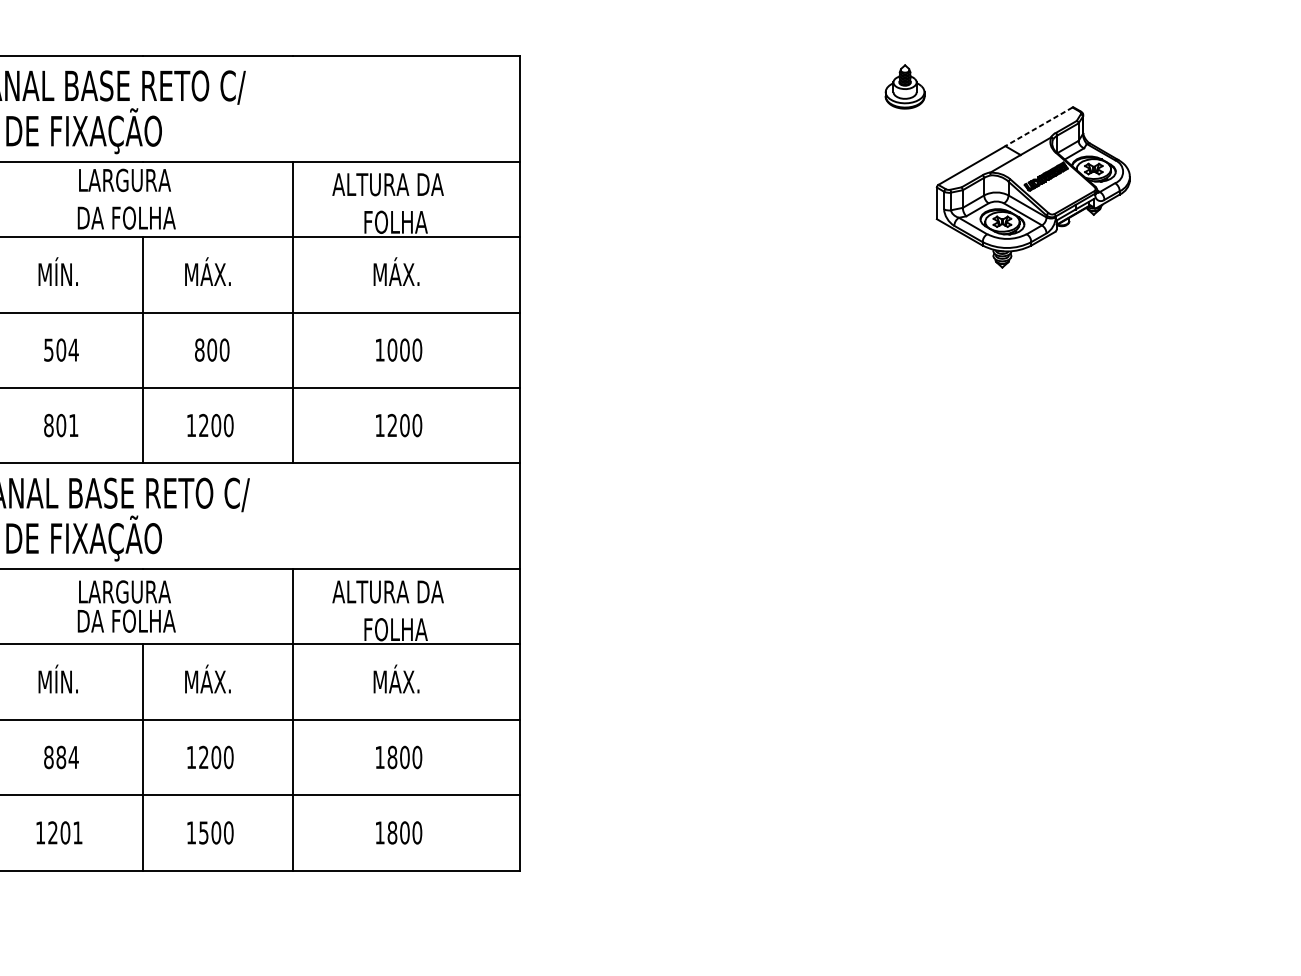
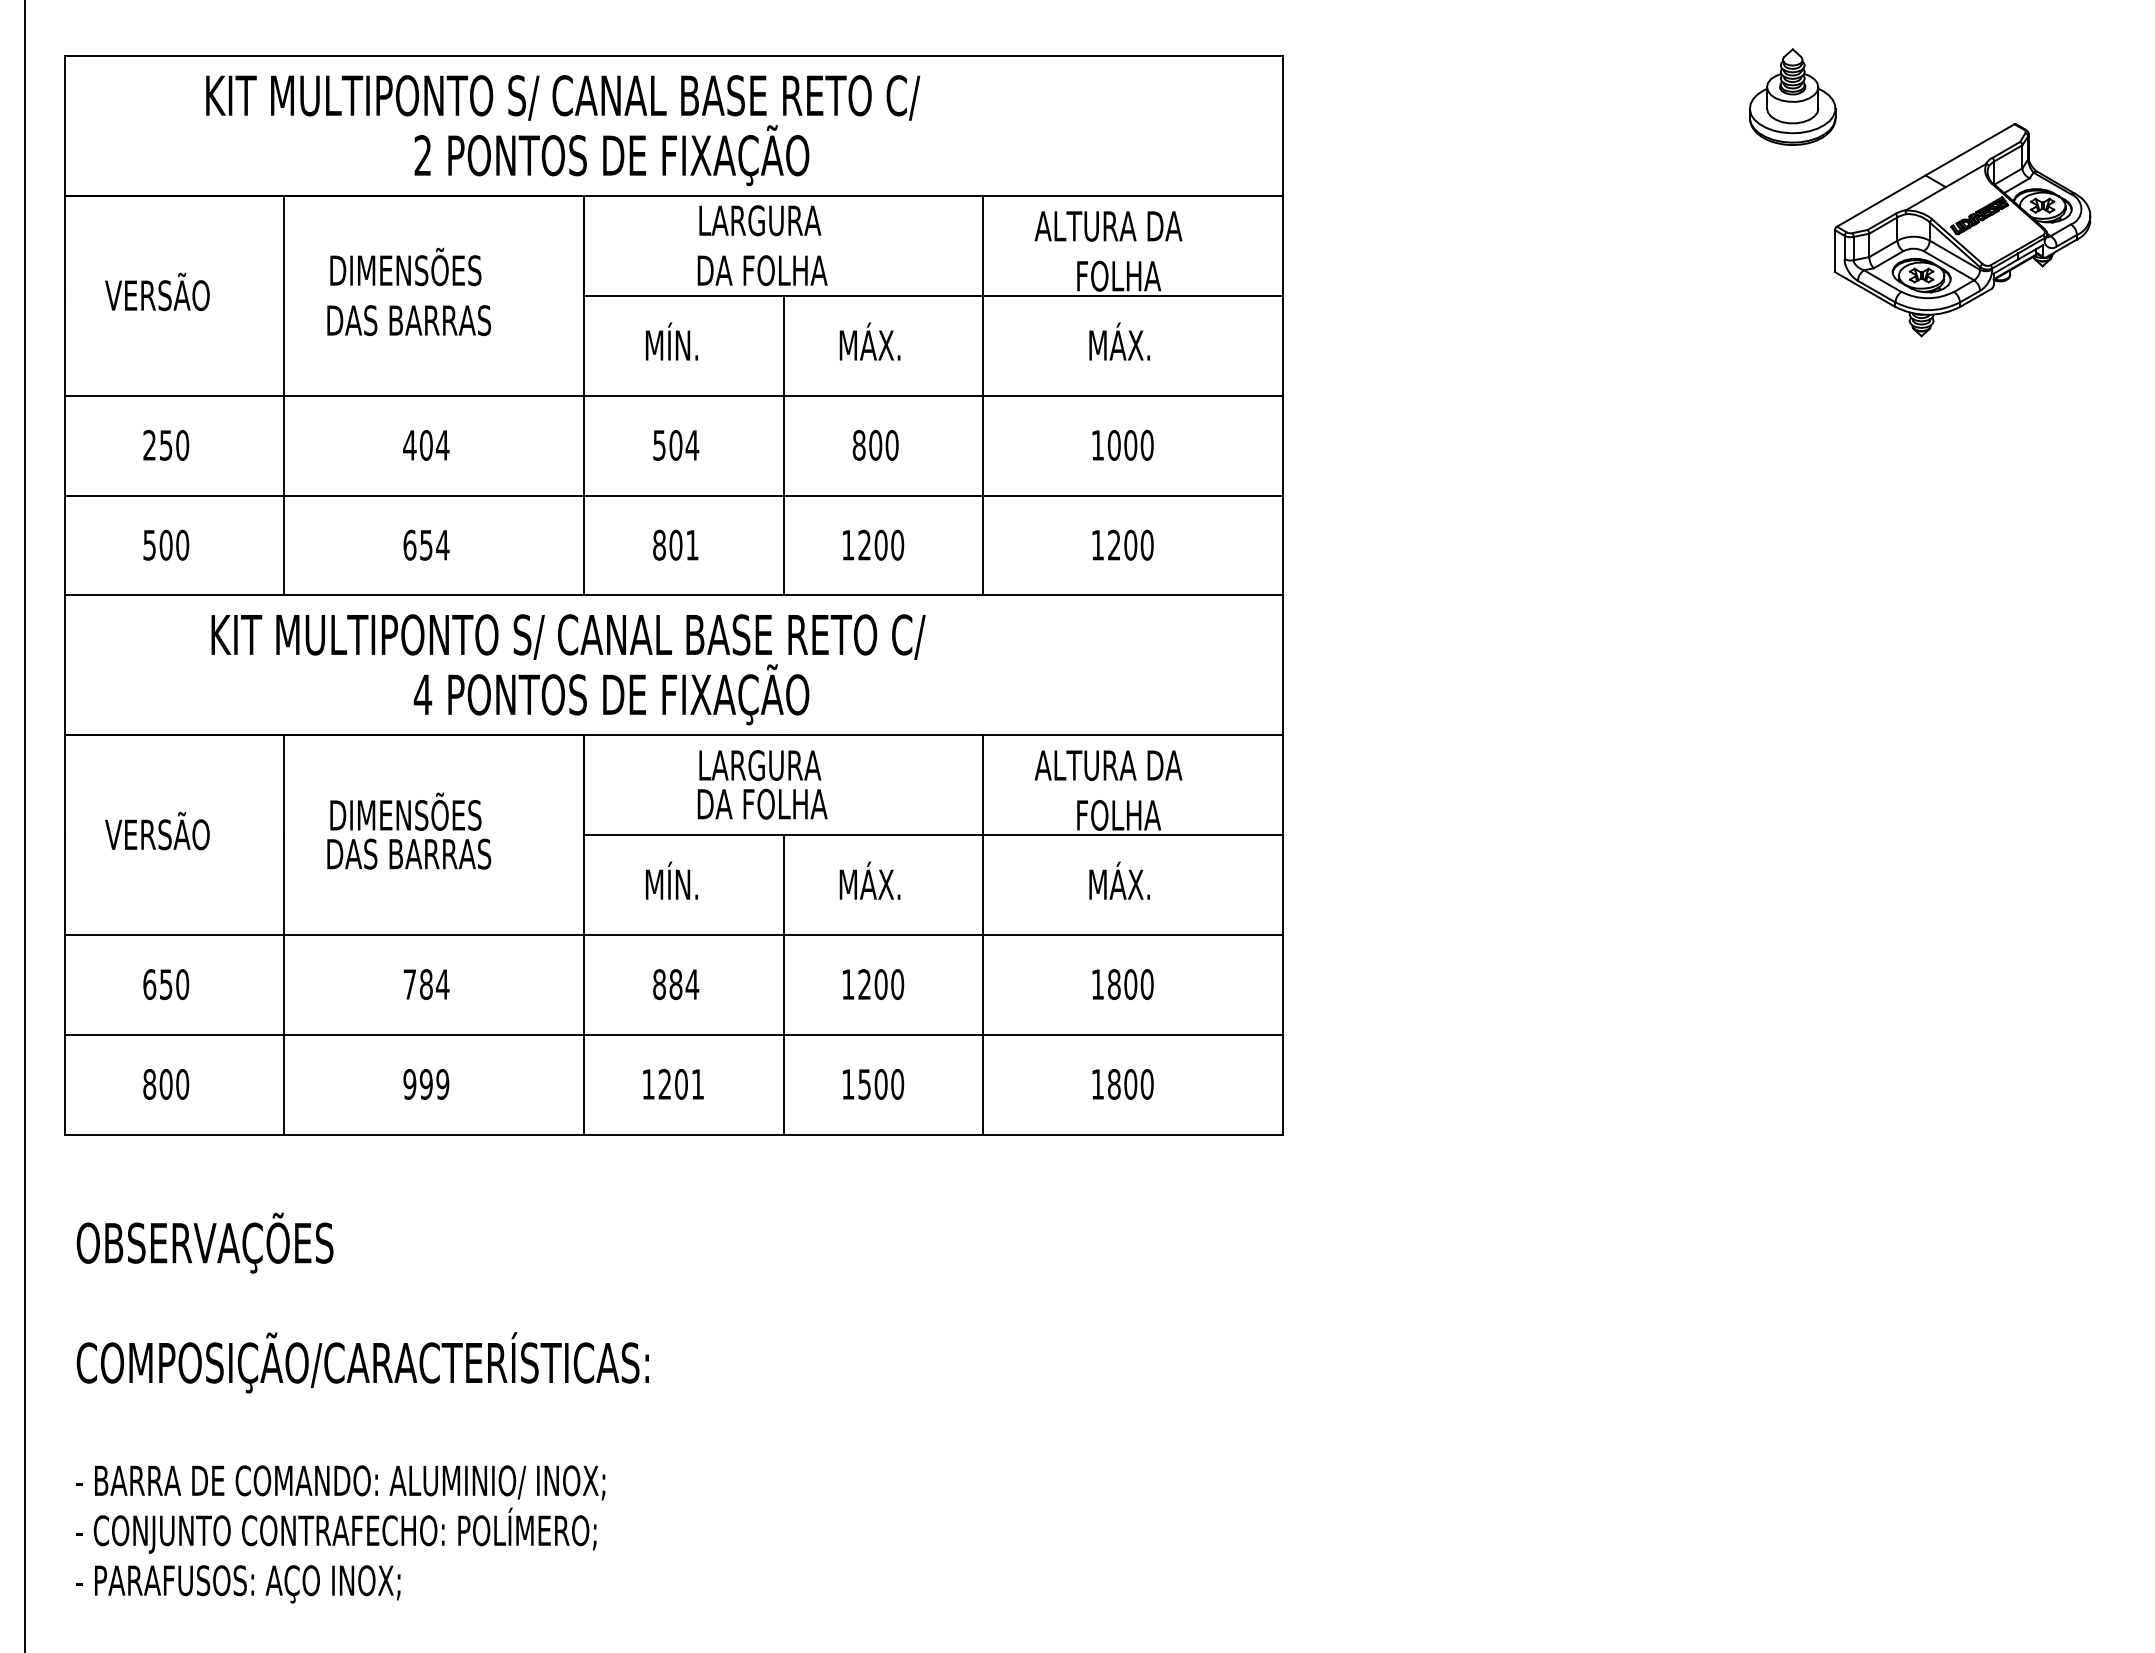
part: (904, 86) -> (1792, 96), size x1.67
line: (1038, 127) -> (1969, 150), dashed -> solid

